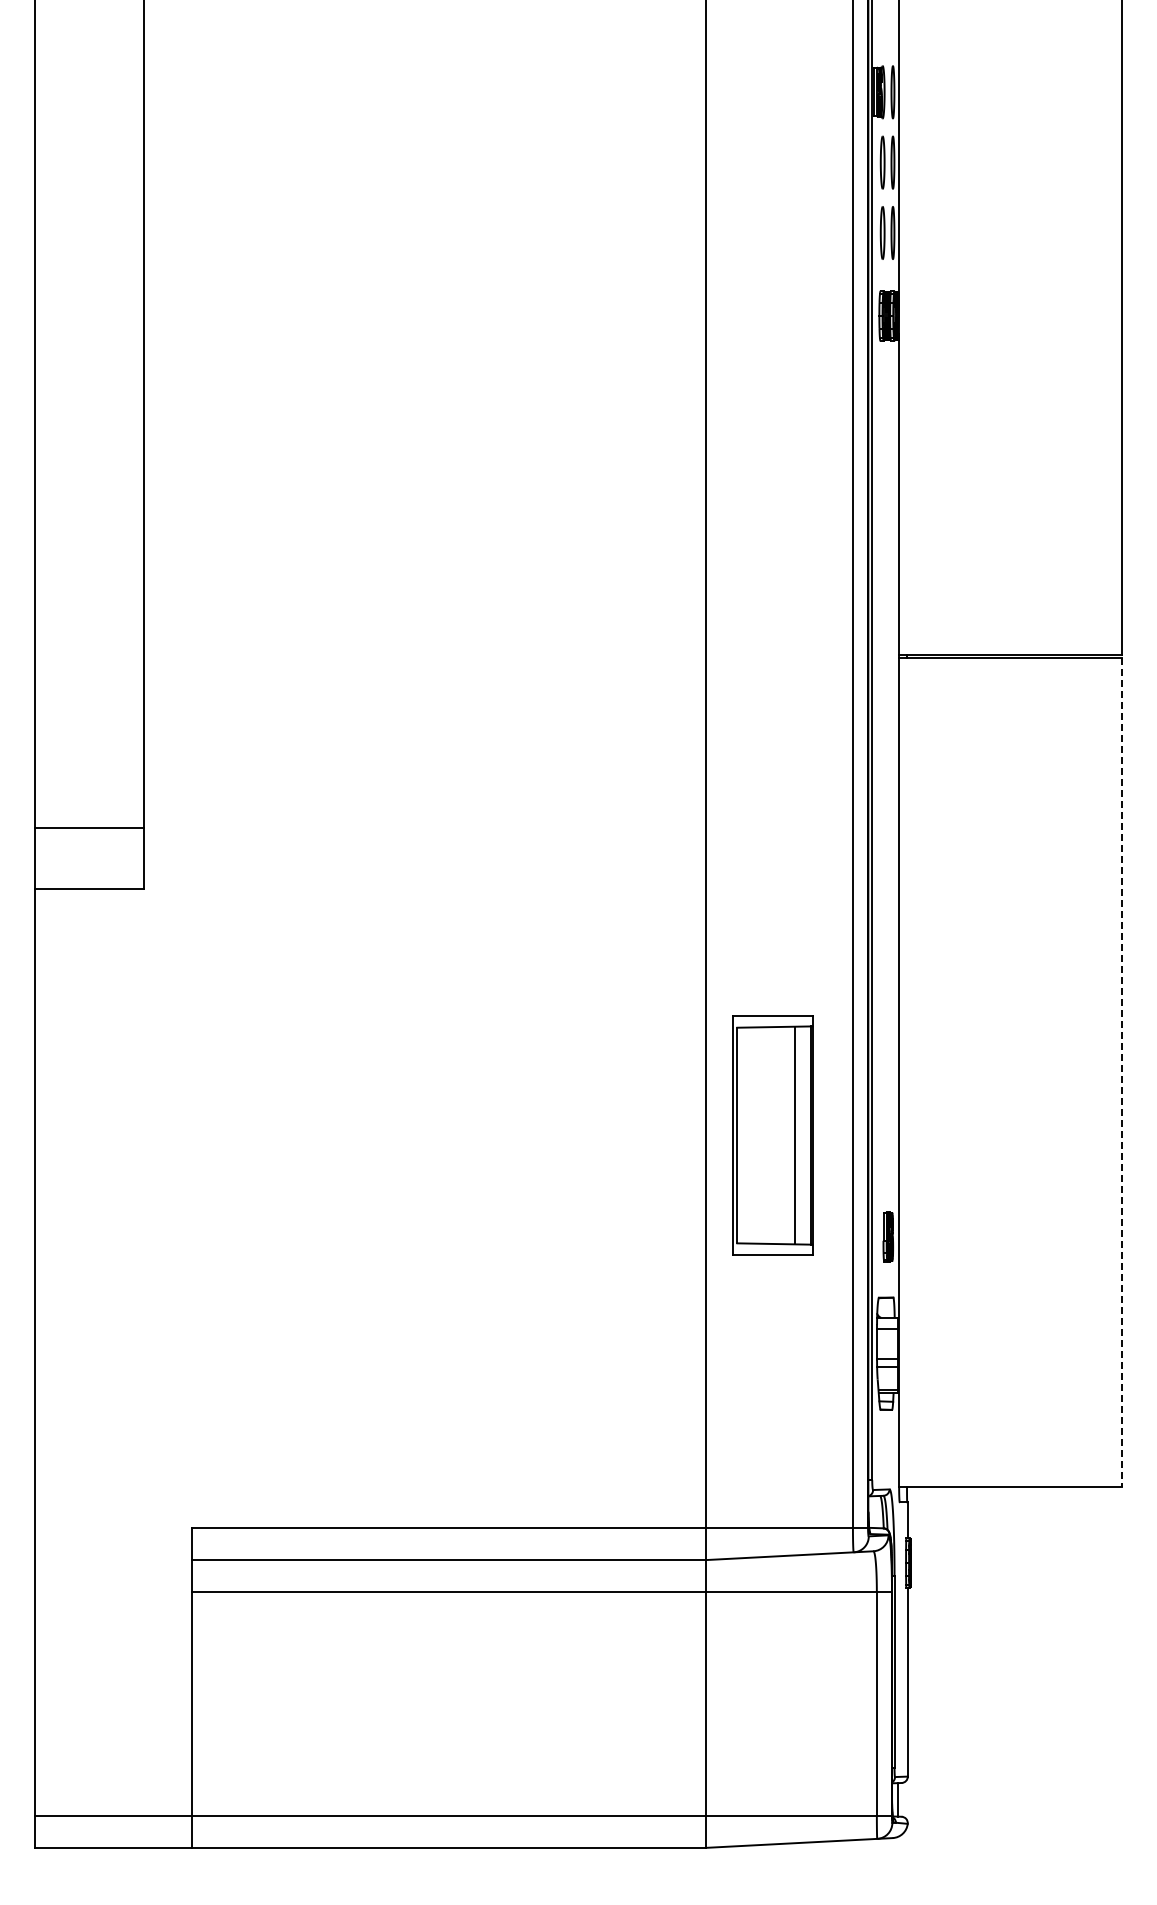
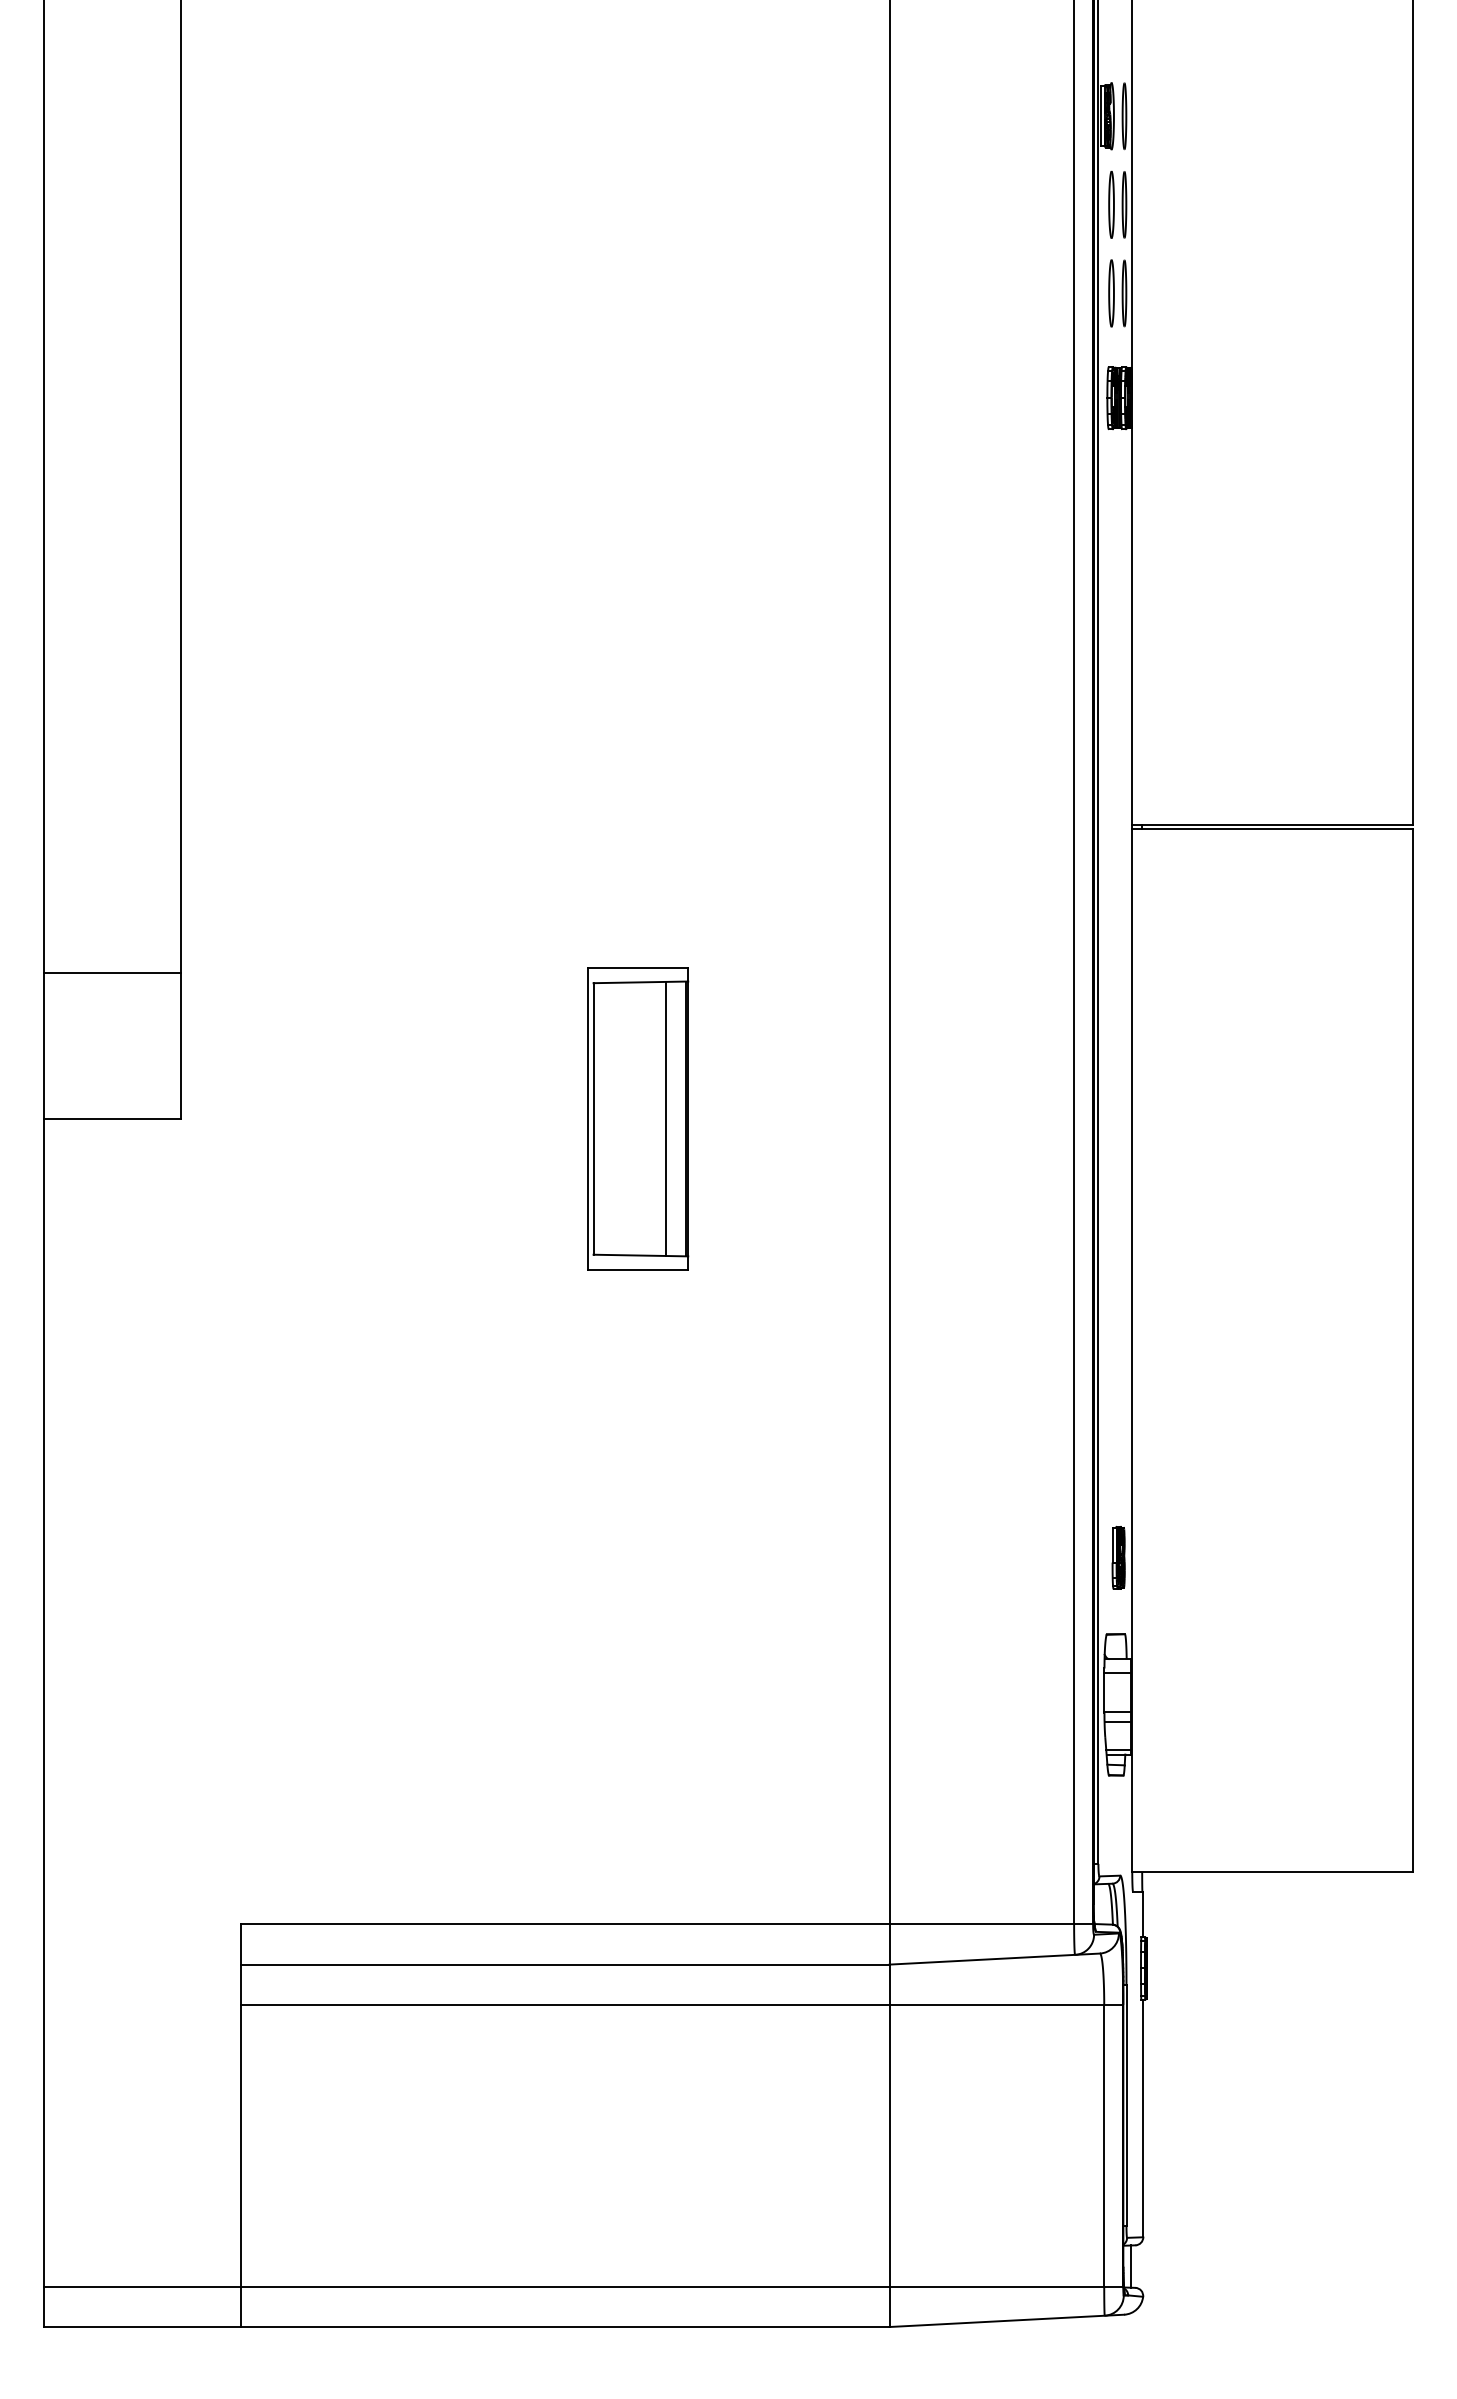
line: (88, 828) -> (111, 972), moved
line: (1122, 1072) -> (1413, 1350), dashed -> solid
part: (772, 1135) -> (637, 1118), moved

